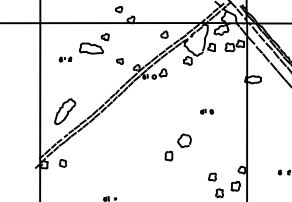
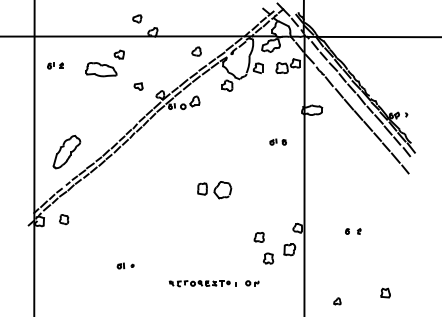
part: (65, 59) -> (55, 65), moved
part: (206, 111) -> (277, 141), moved
part: (168, 155) -> (202, 188), moved

